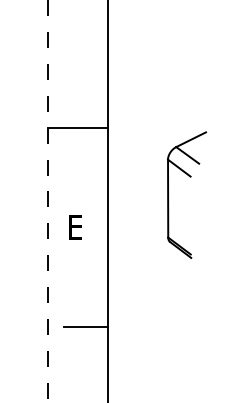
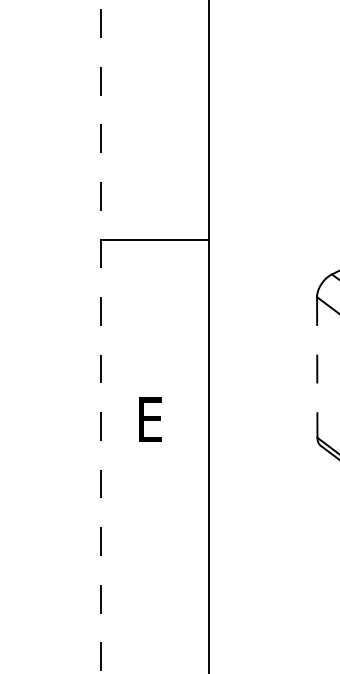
line: (168, 198) -> (317, 367), solid -> dashed
line: (85, 326) -> (168, 598), removed

